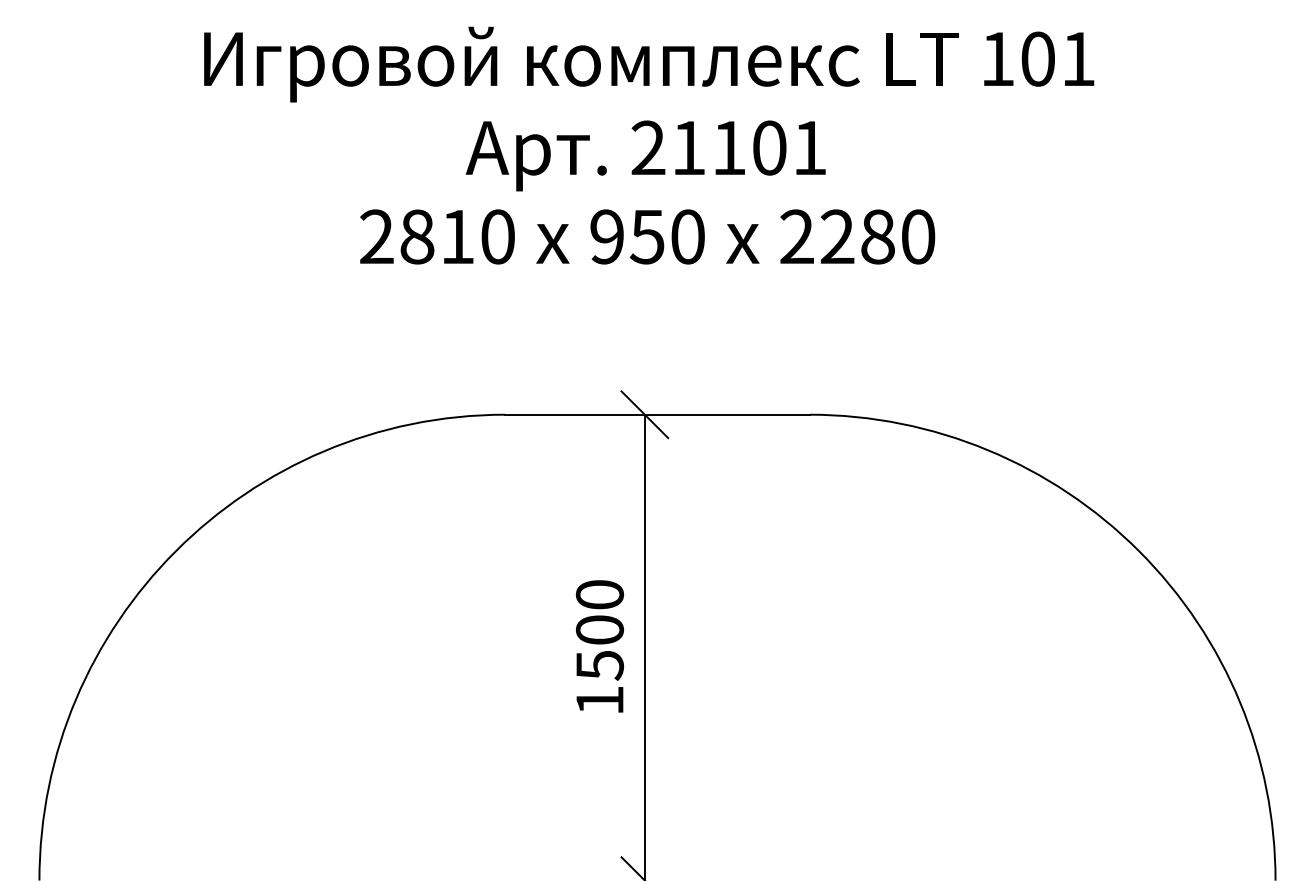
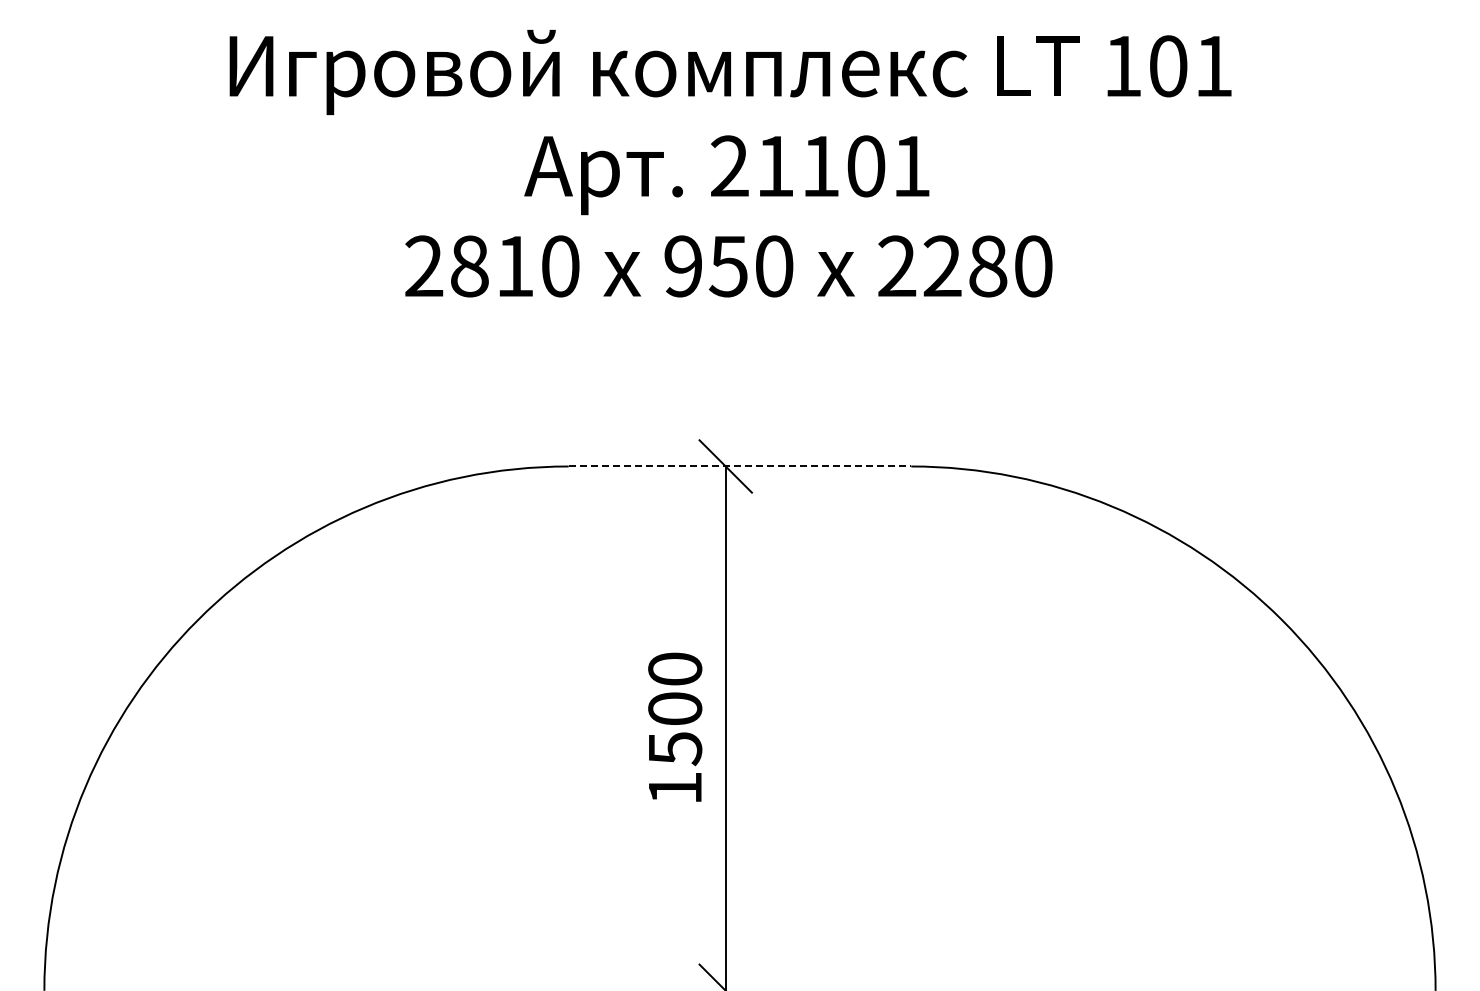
line: (657, 414) -> (740, 466), solid -> dashed

